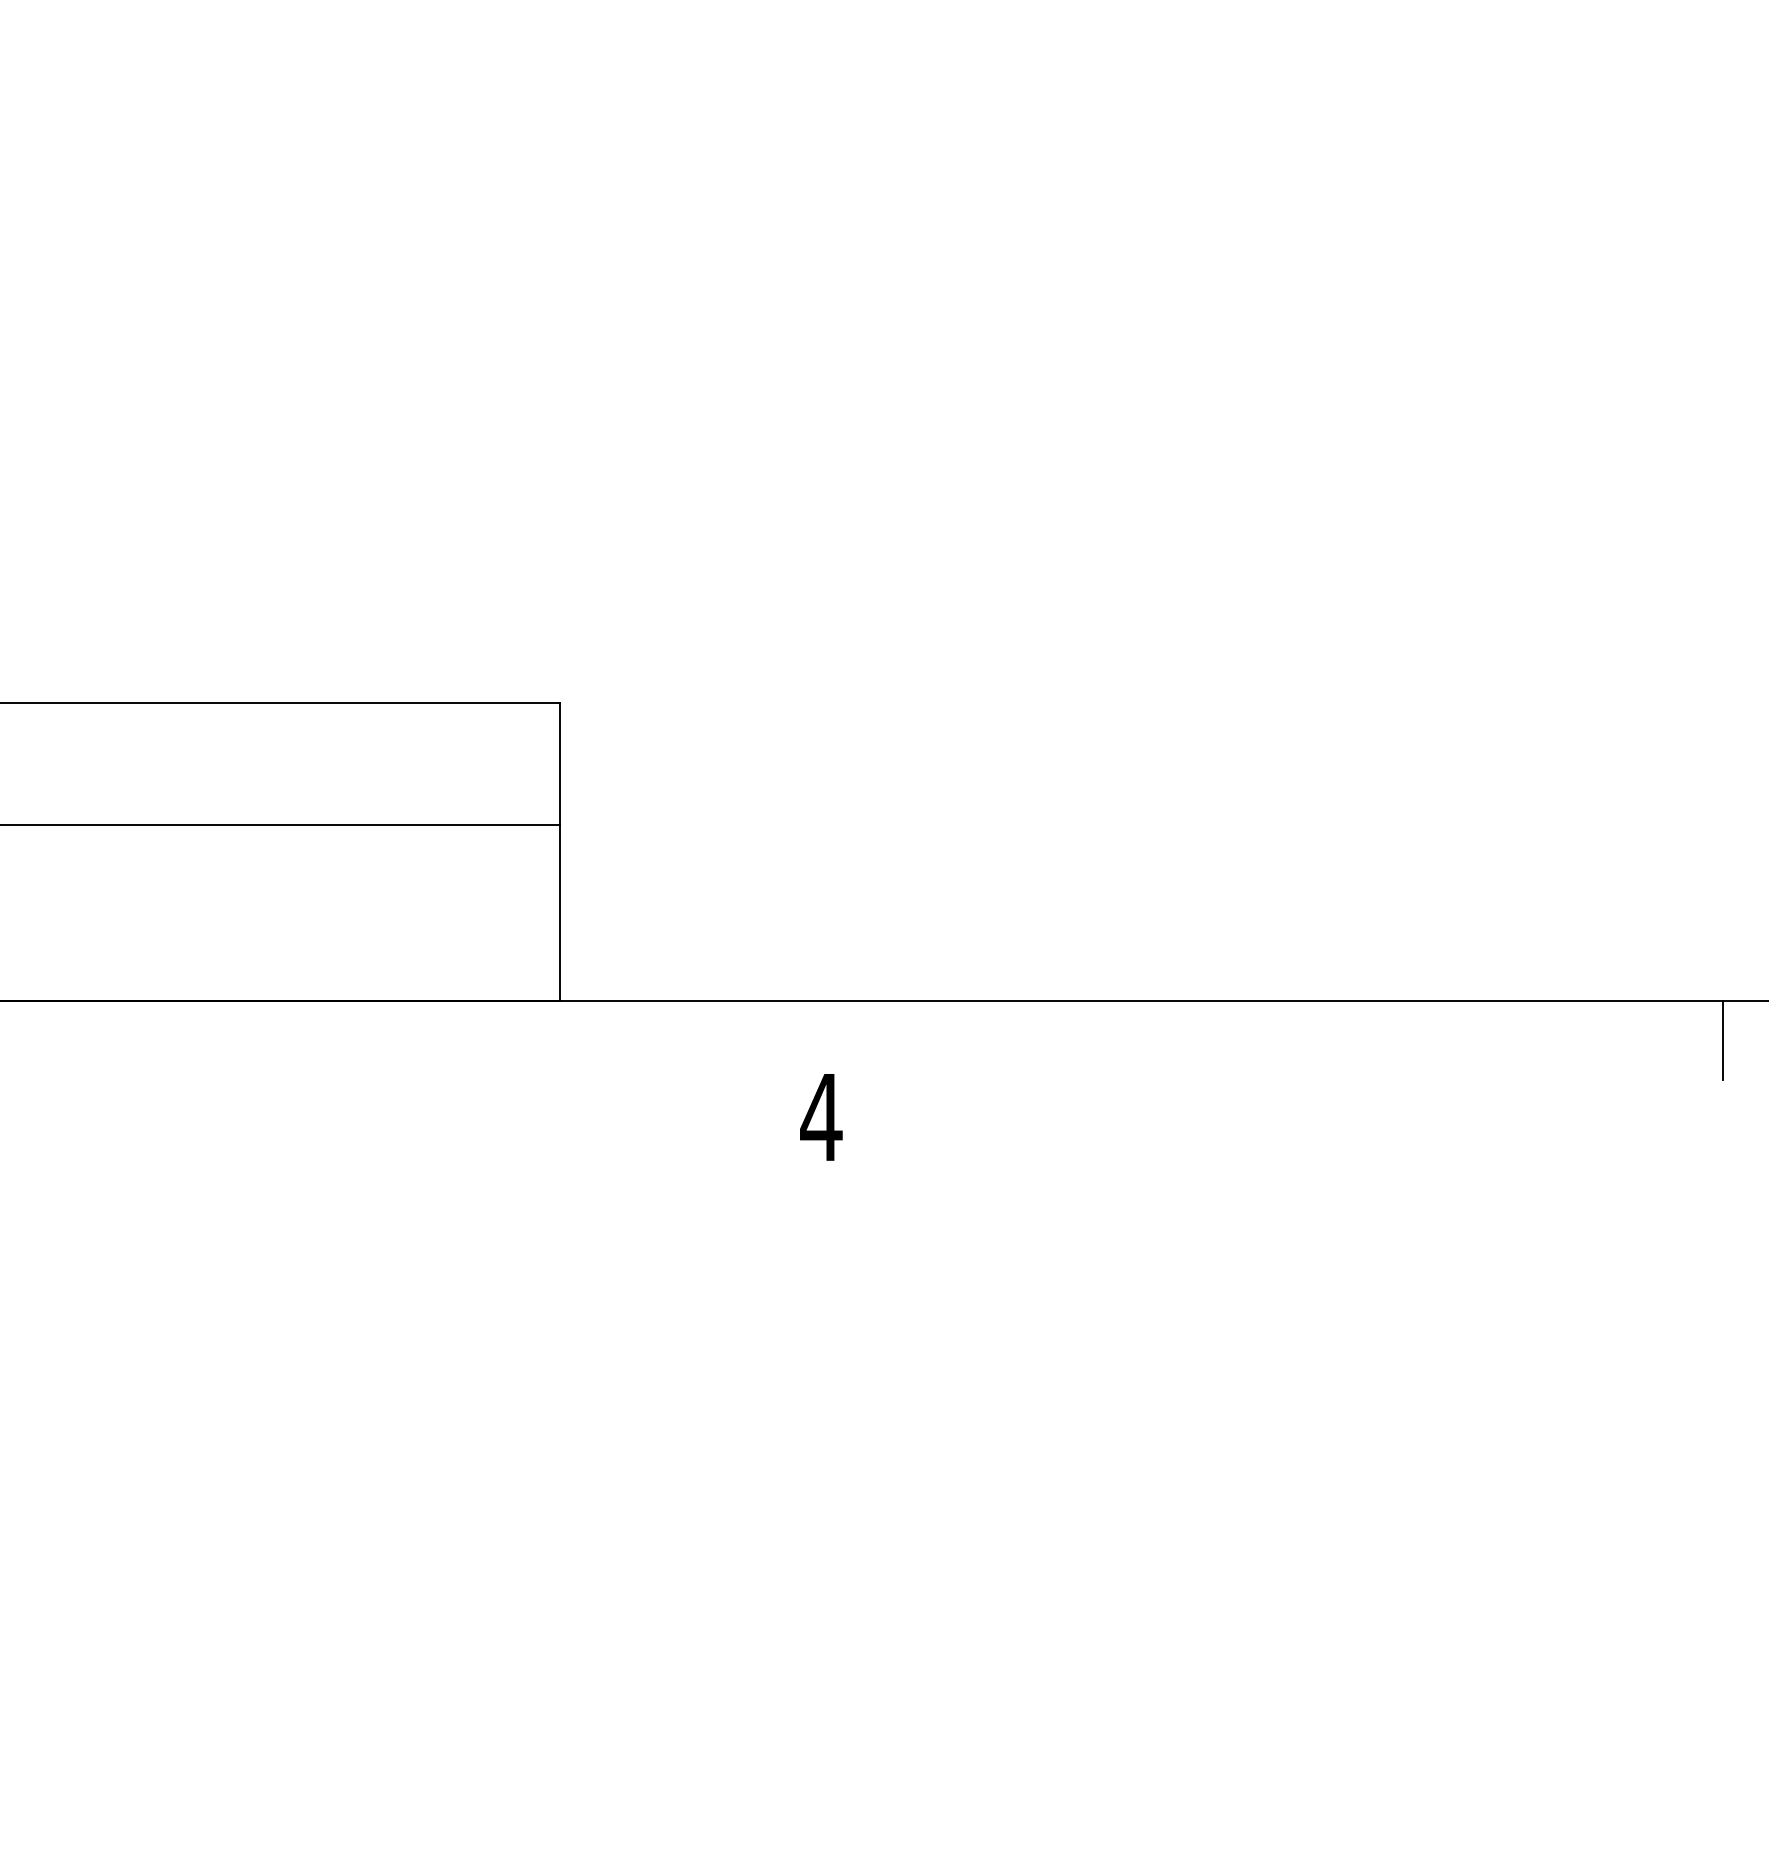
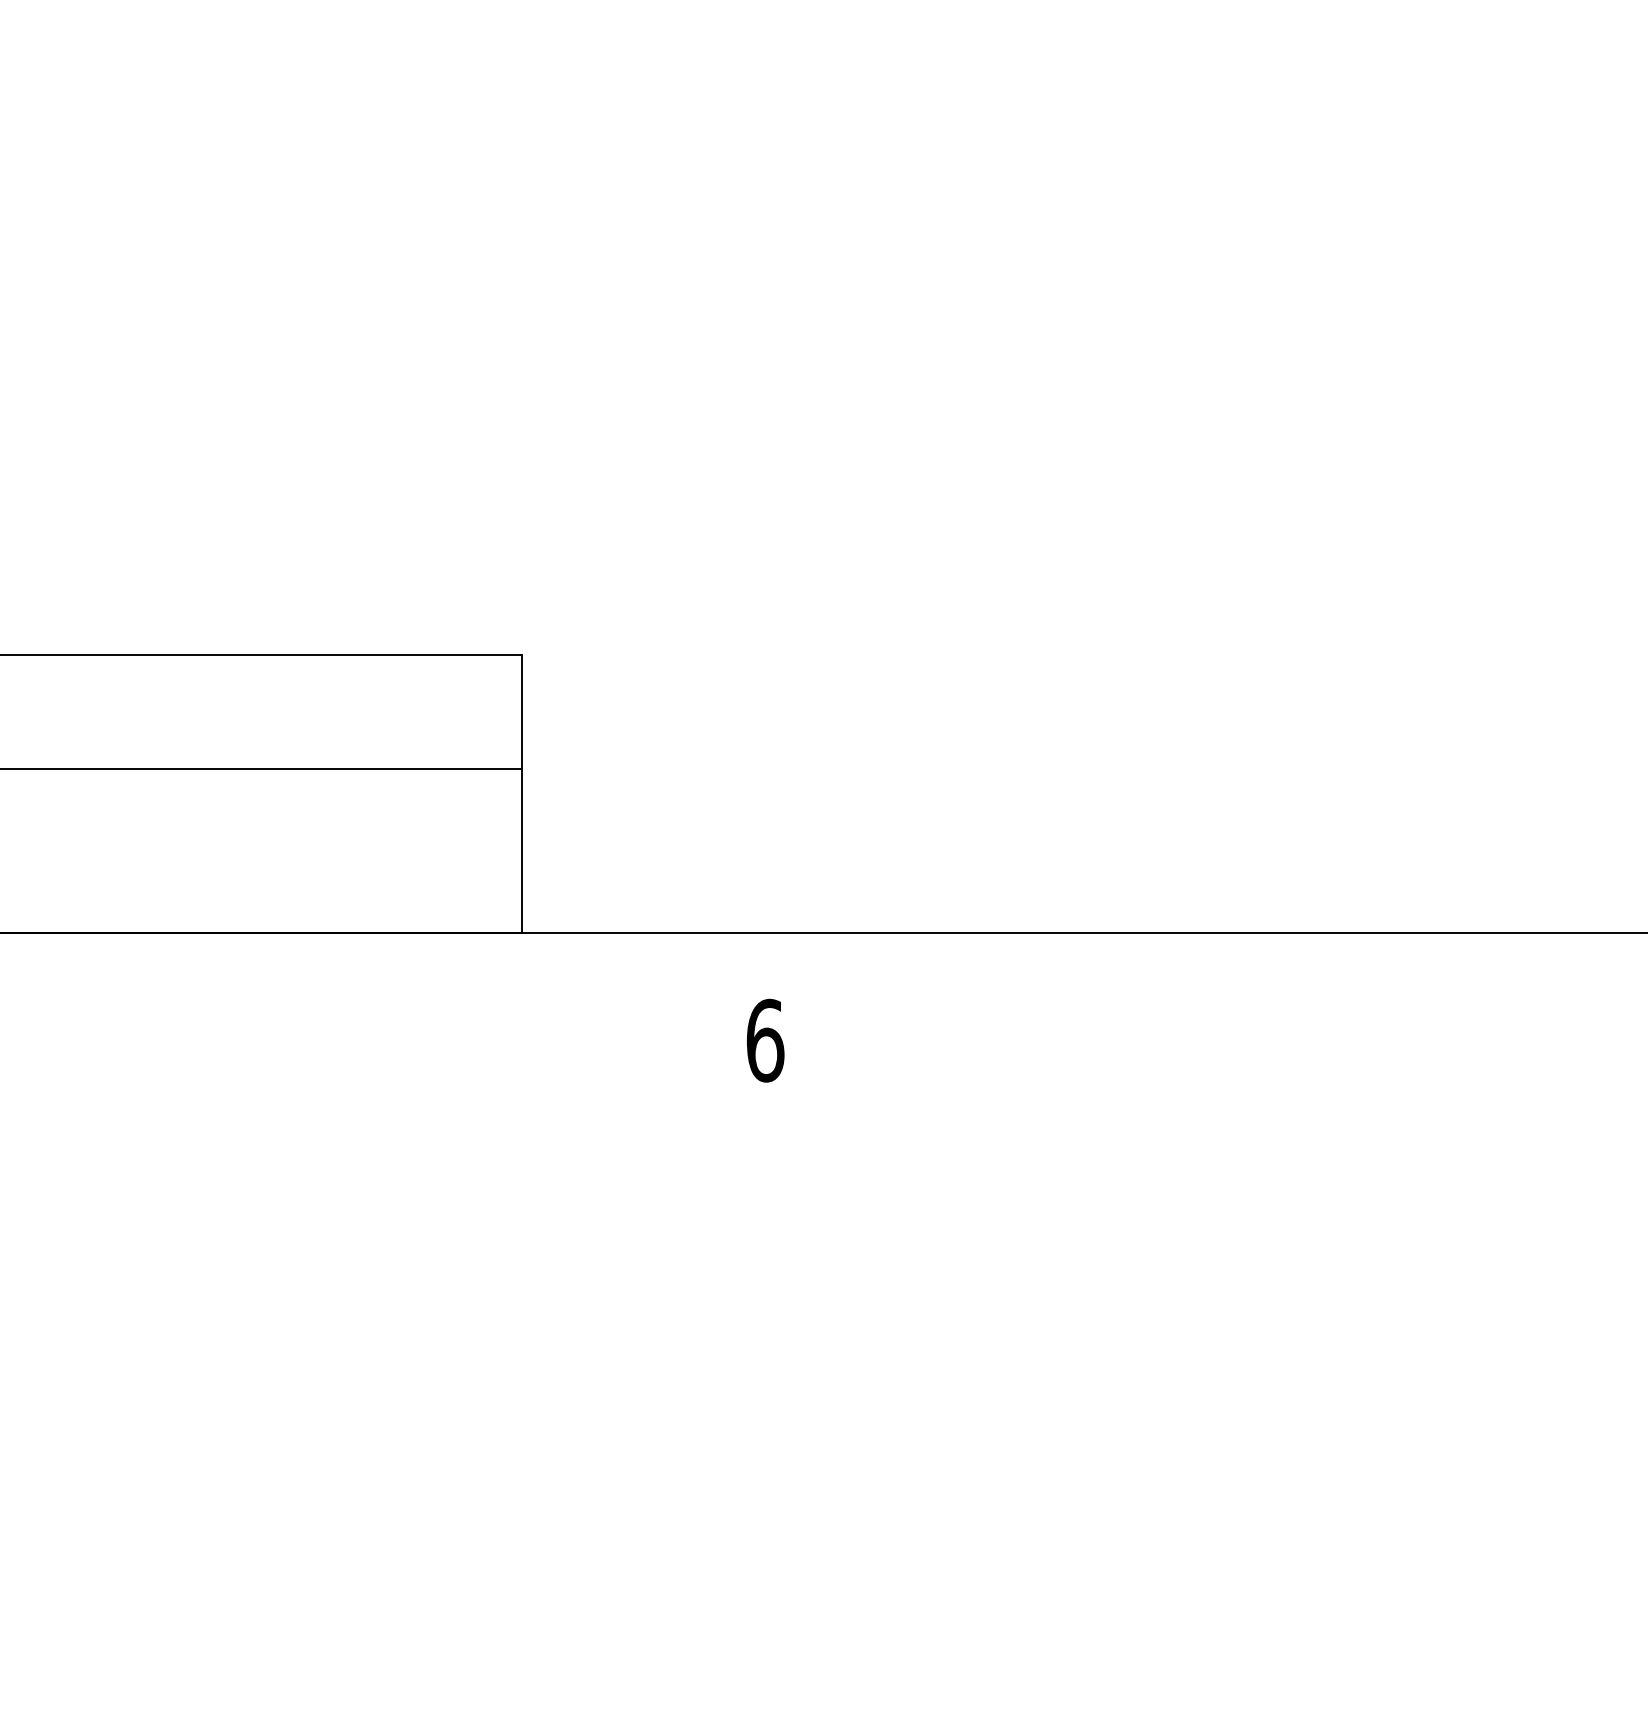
line: (1722, 1039) -> (1604, 968), removed
text: (821, 1117) -> (765, 1040), 4 -> 6

